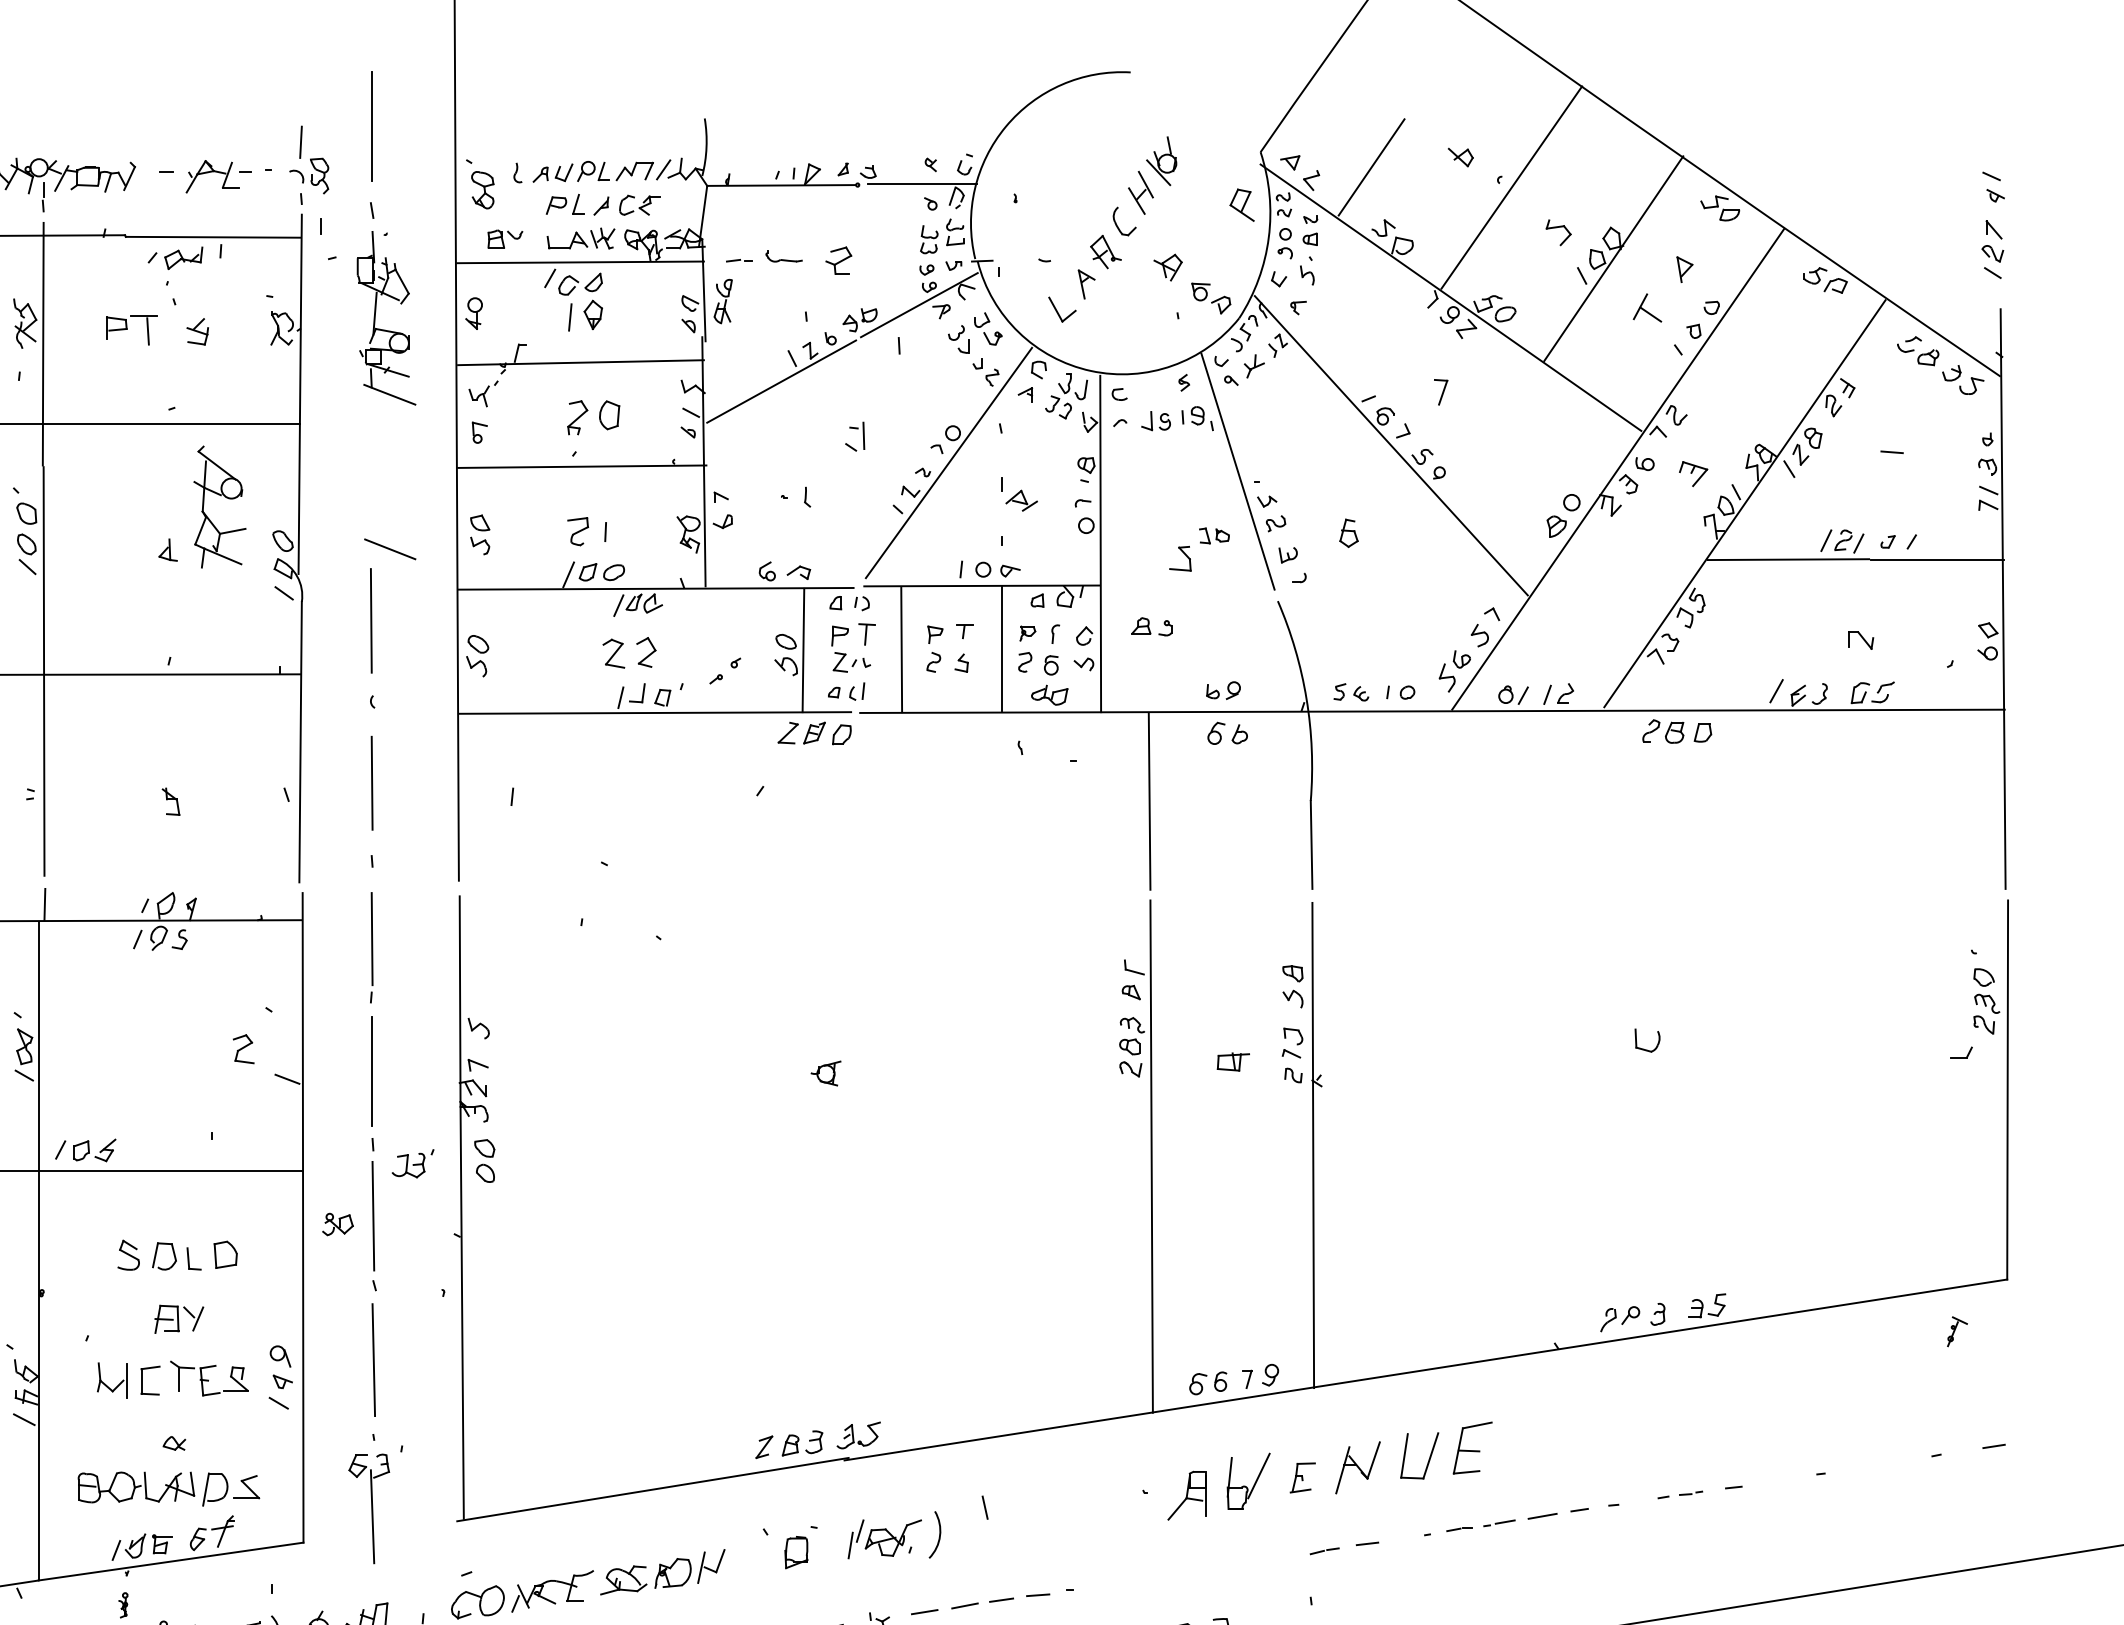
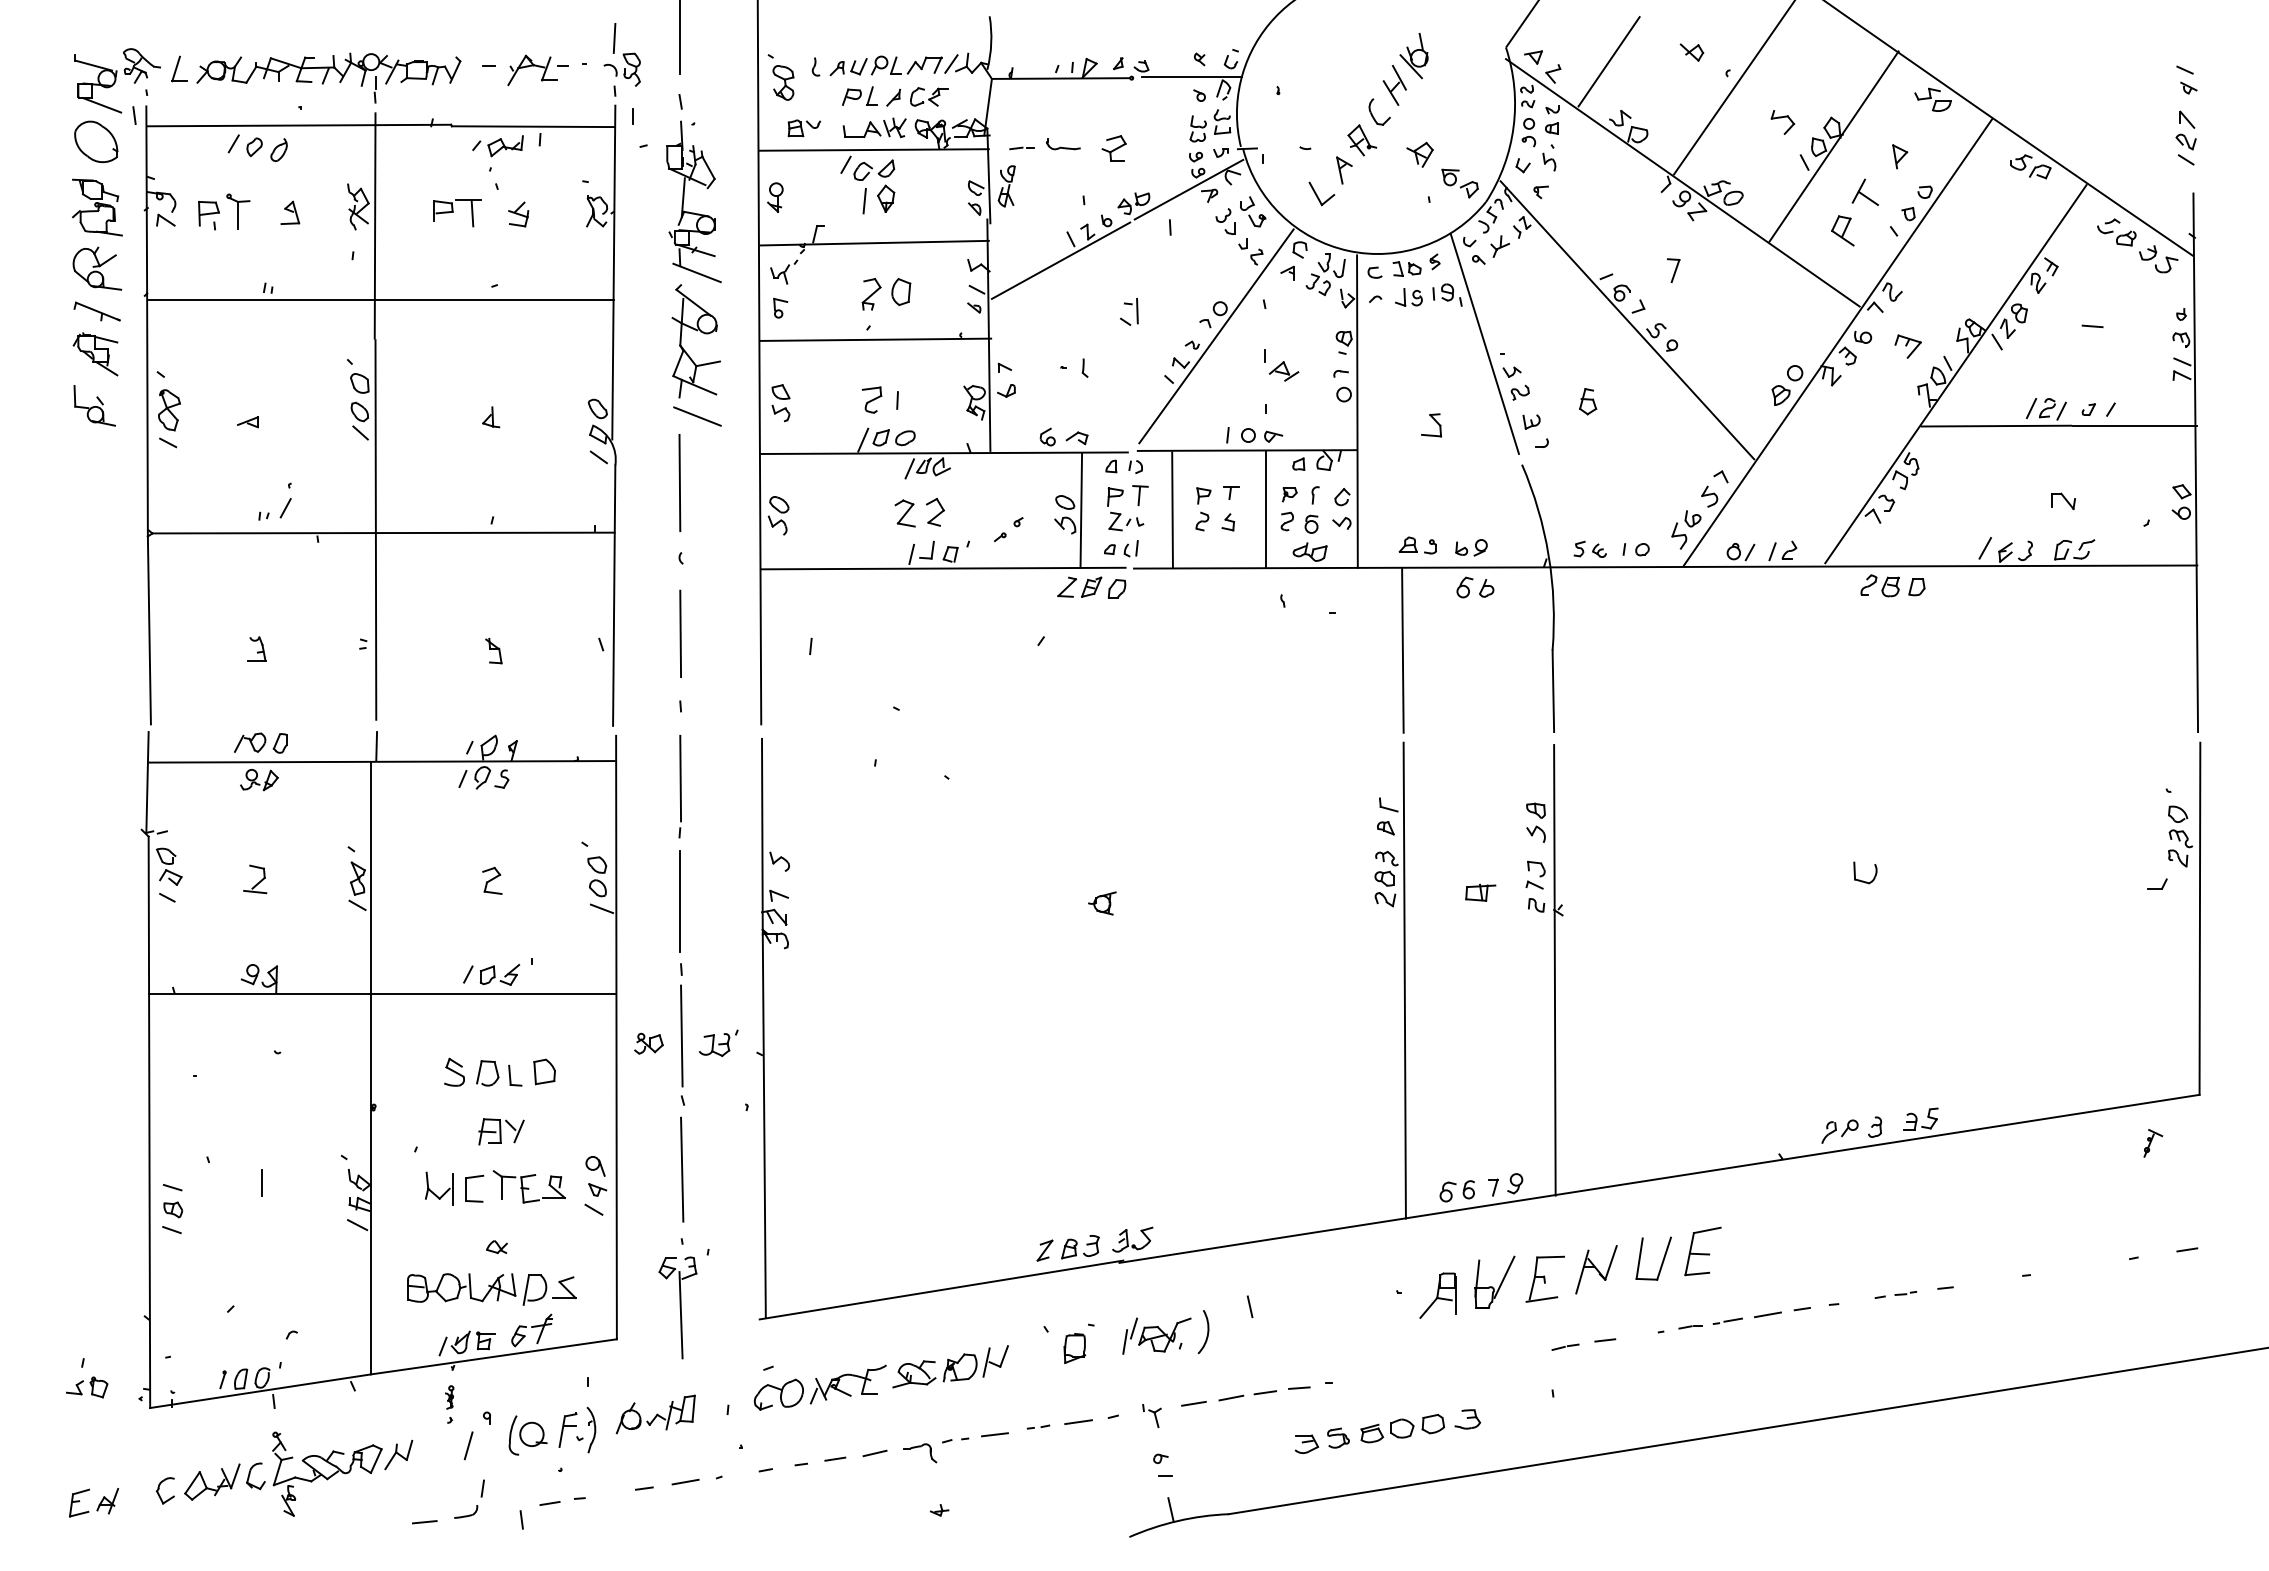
part: (1241, 204) -> (1842, 230), moved
part: (221, 496) -> (697, 331), moved
part: (1213, 535) -> (1406, 268), moved
part: (1151, 626) -> (1417, 545), moved
part: (243, 1048) -> (492, 880), moved
part: (85, 1149) -> (491, 974), moved
part: (485, 1160) -> (597, 876), moved
part: (412, 1162) -> (718, 1042), moved
part: (1302, 1477) -> (1544, 1278), size x1.67

